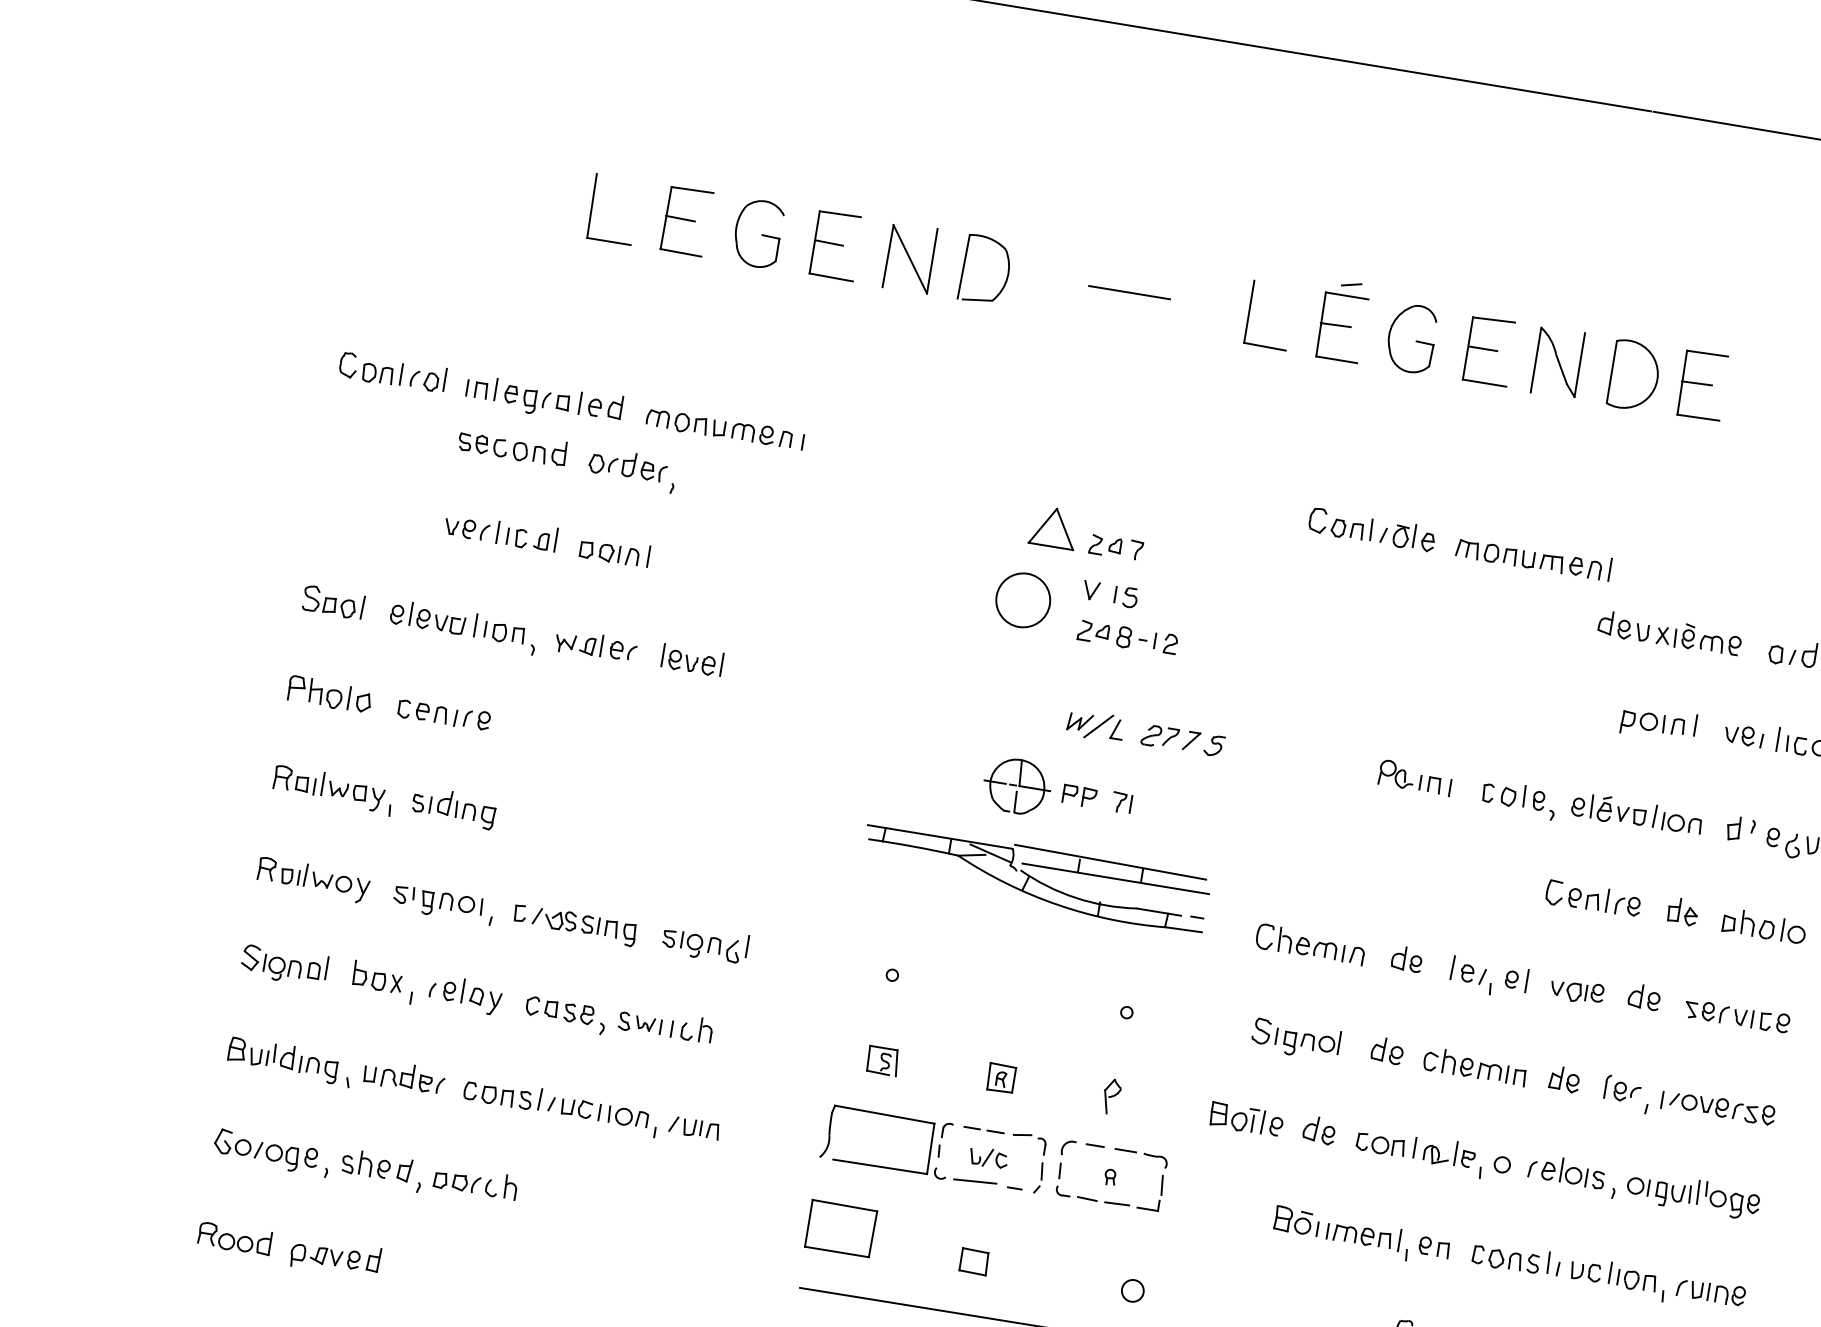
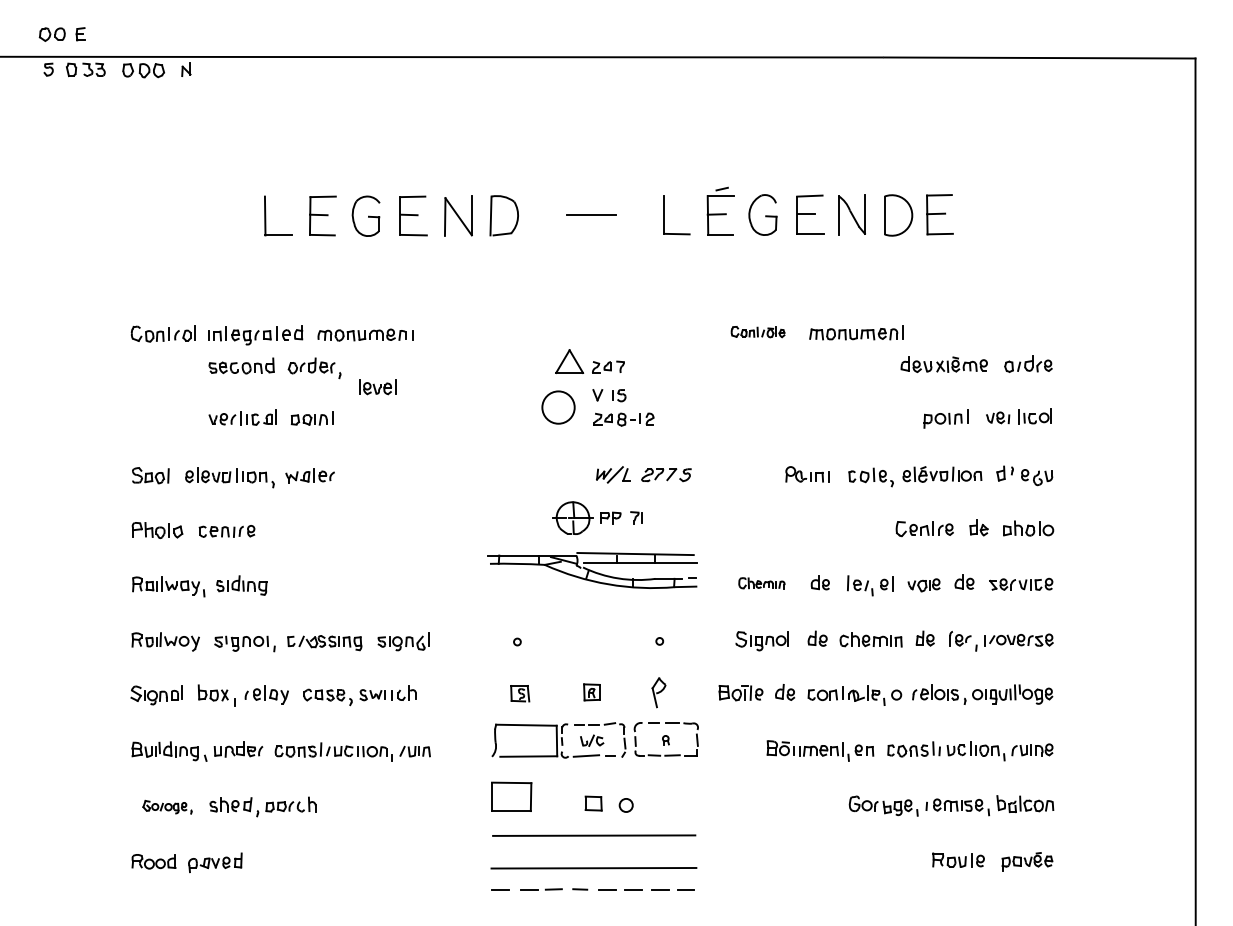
part: (1371, 528) -> (757, 331), size x0.7
part: (692, 660) -> (377, 387), moved
part: (1309, 944) -> (761, 583), size x0.7
part: (1111, 1096) -> (658, 692), size x1.4
part: (271, 1153) -> (167, 807), size x0.7
circle: (1131, 1290) -> (625, 805), moved

